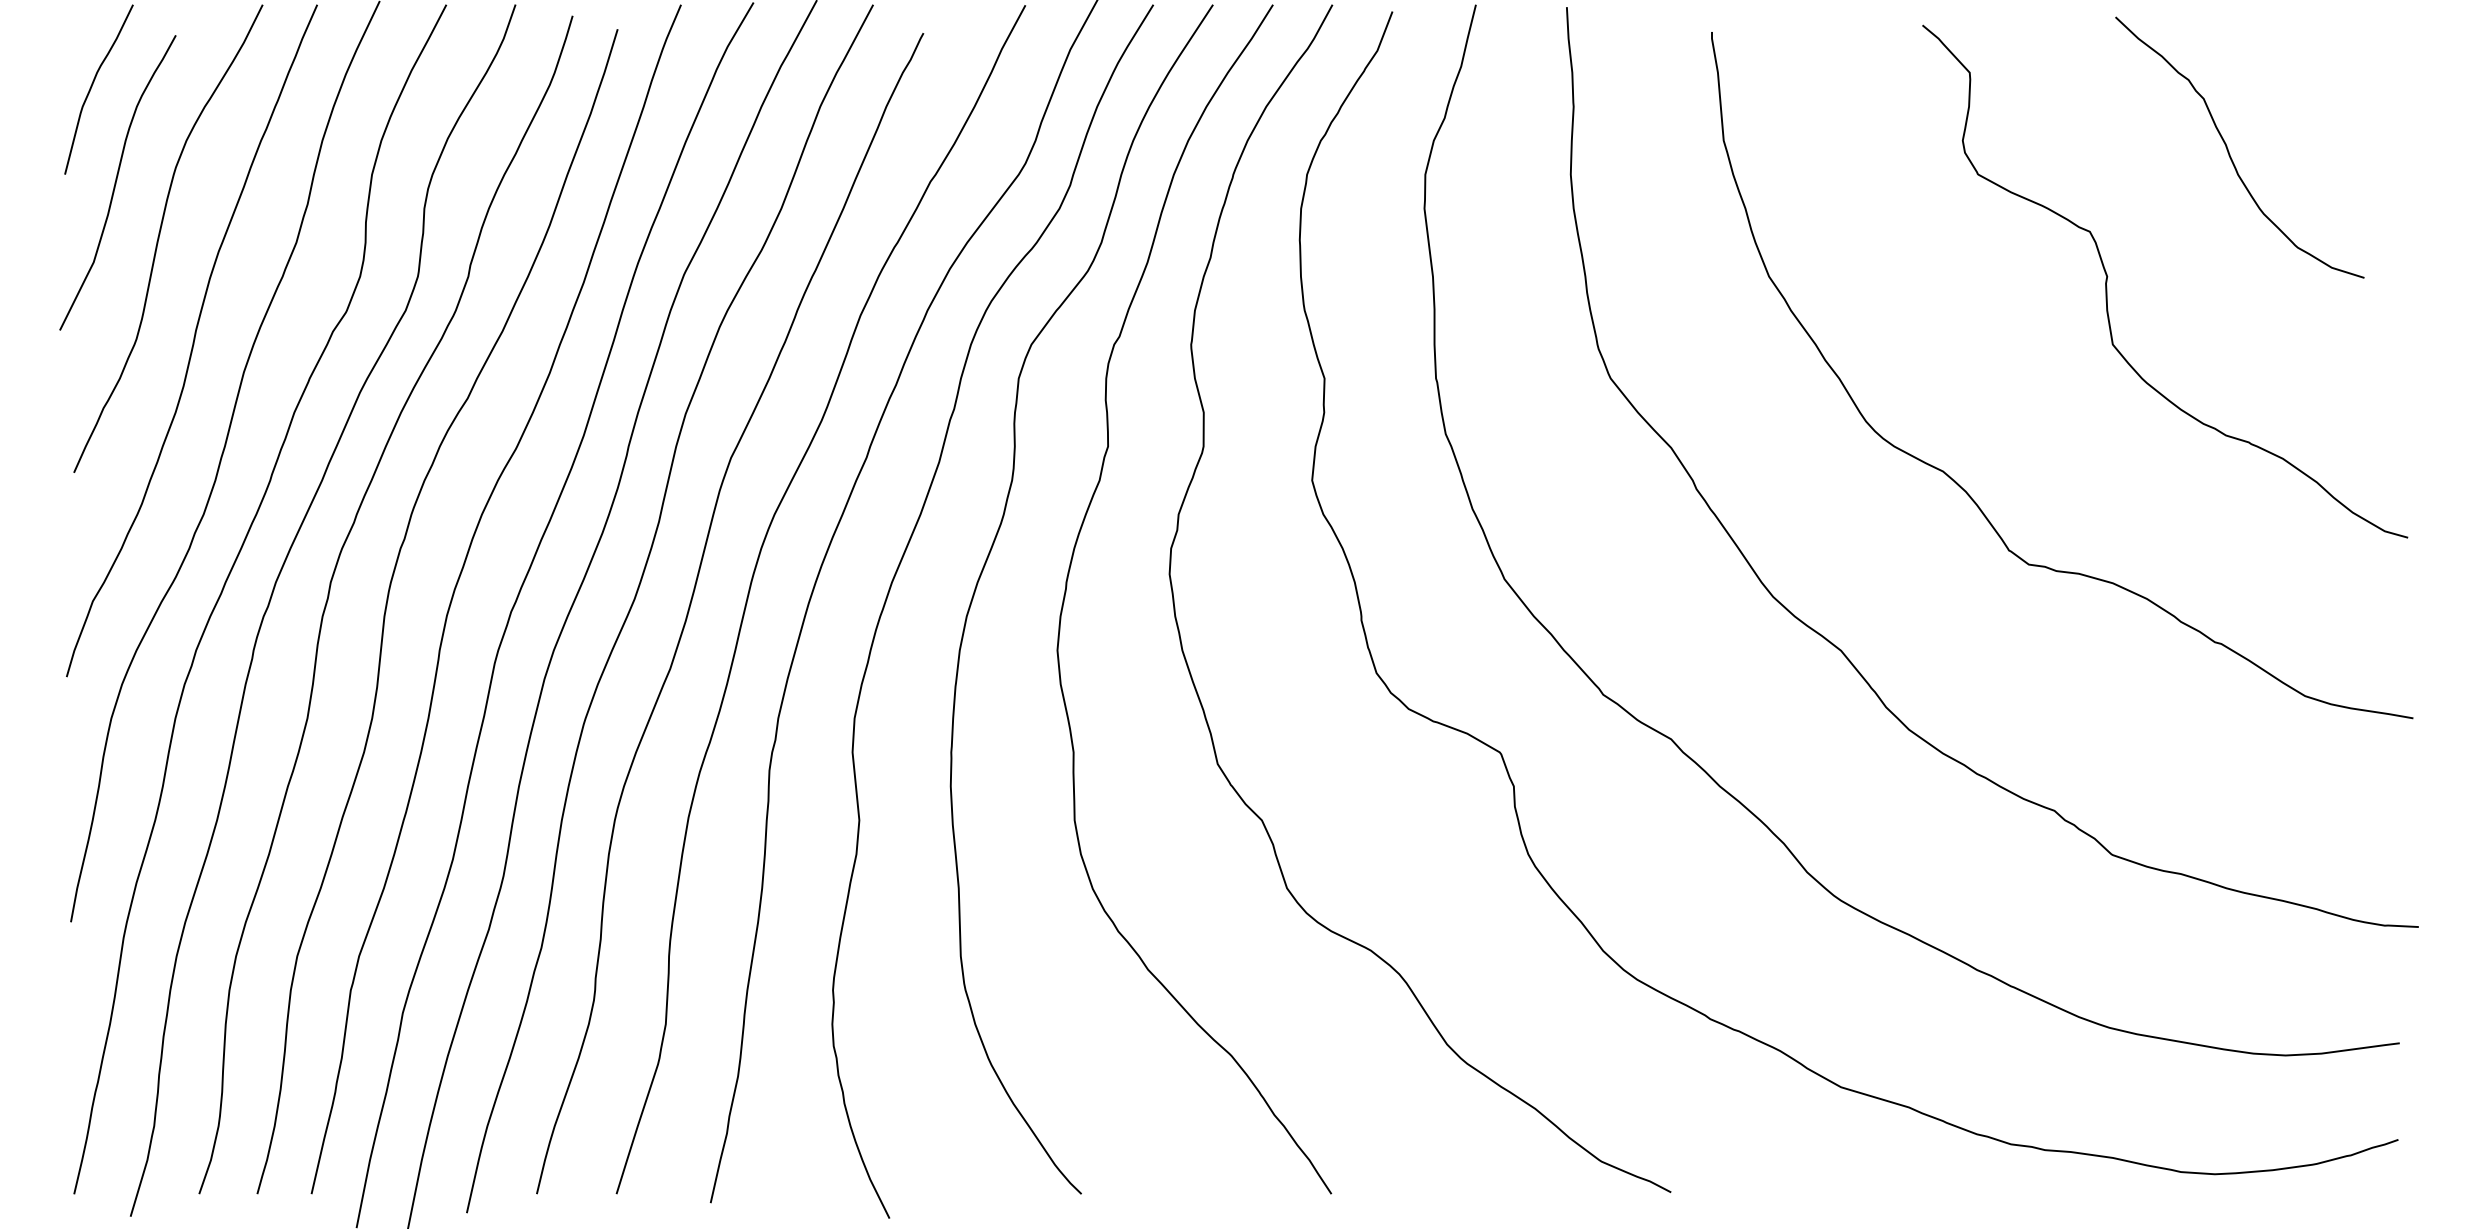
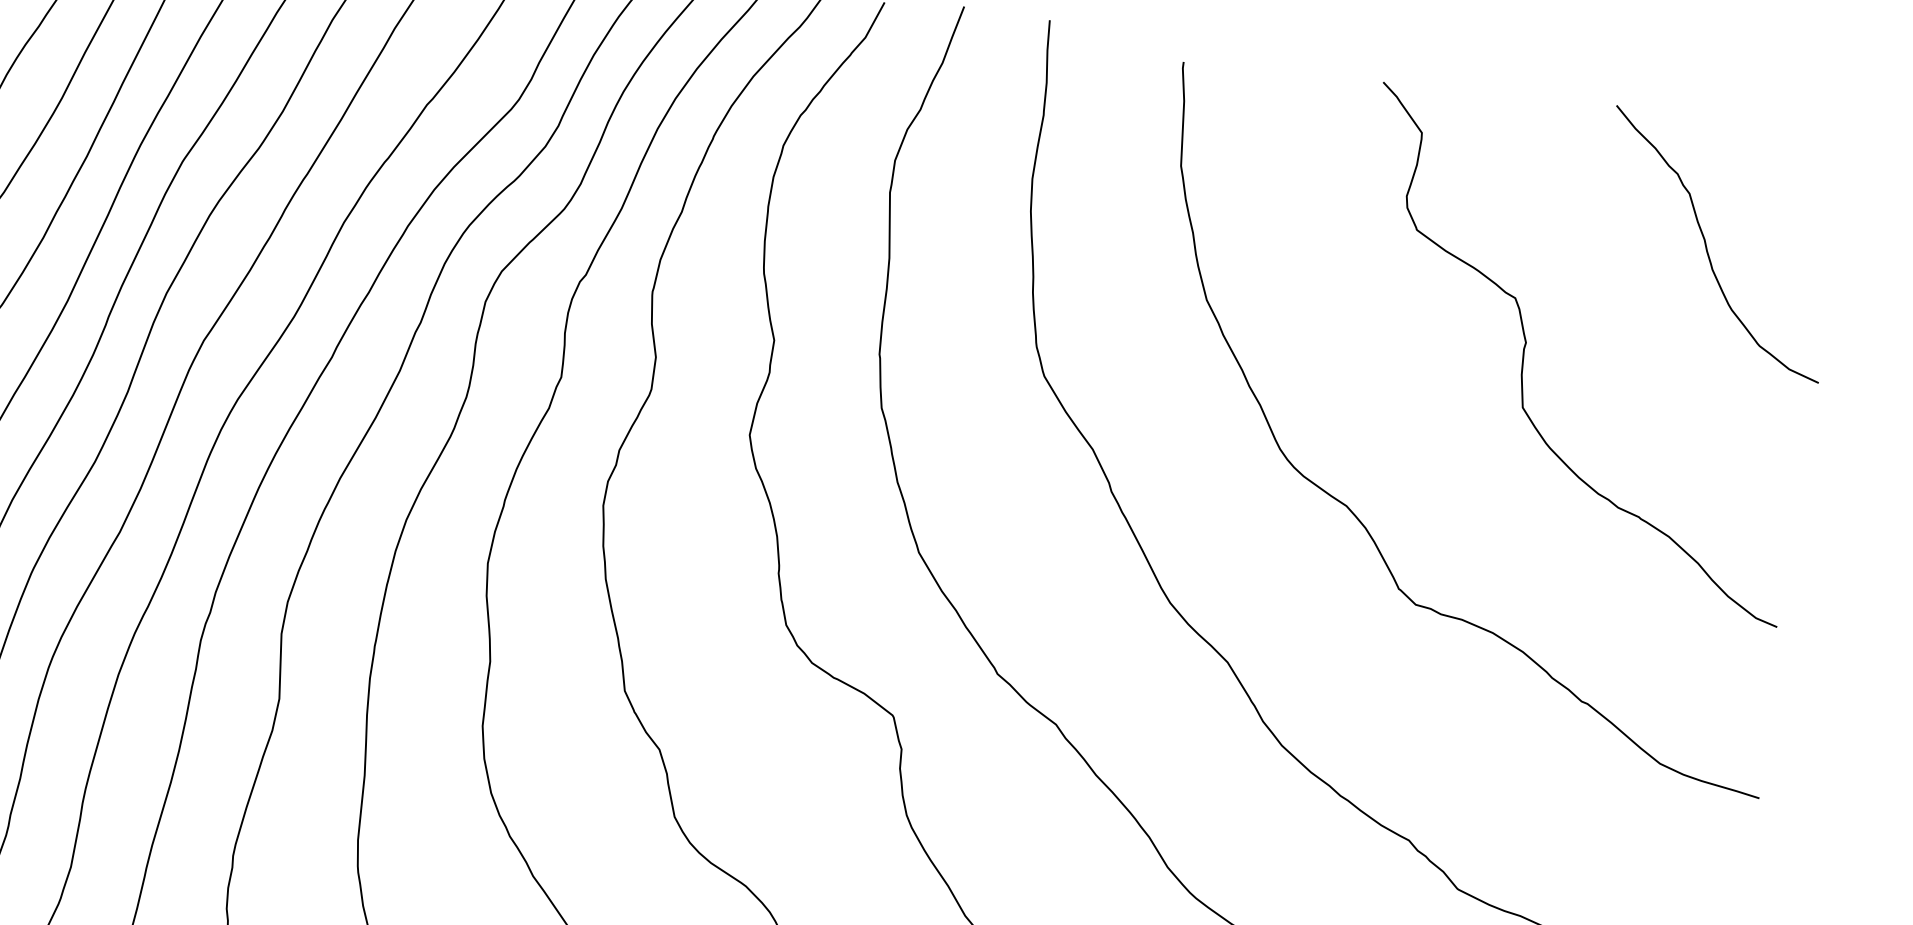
curve: (2229, 151) -> (1707, 246), moved

